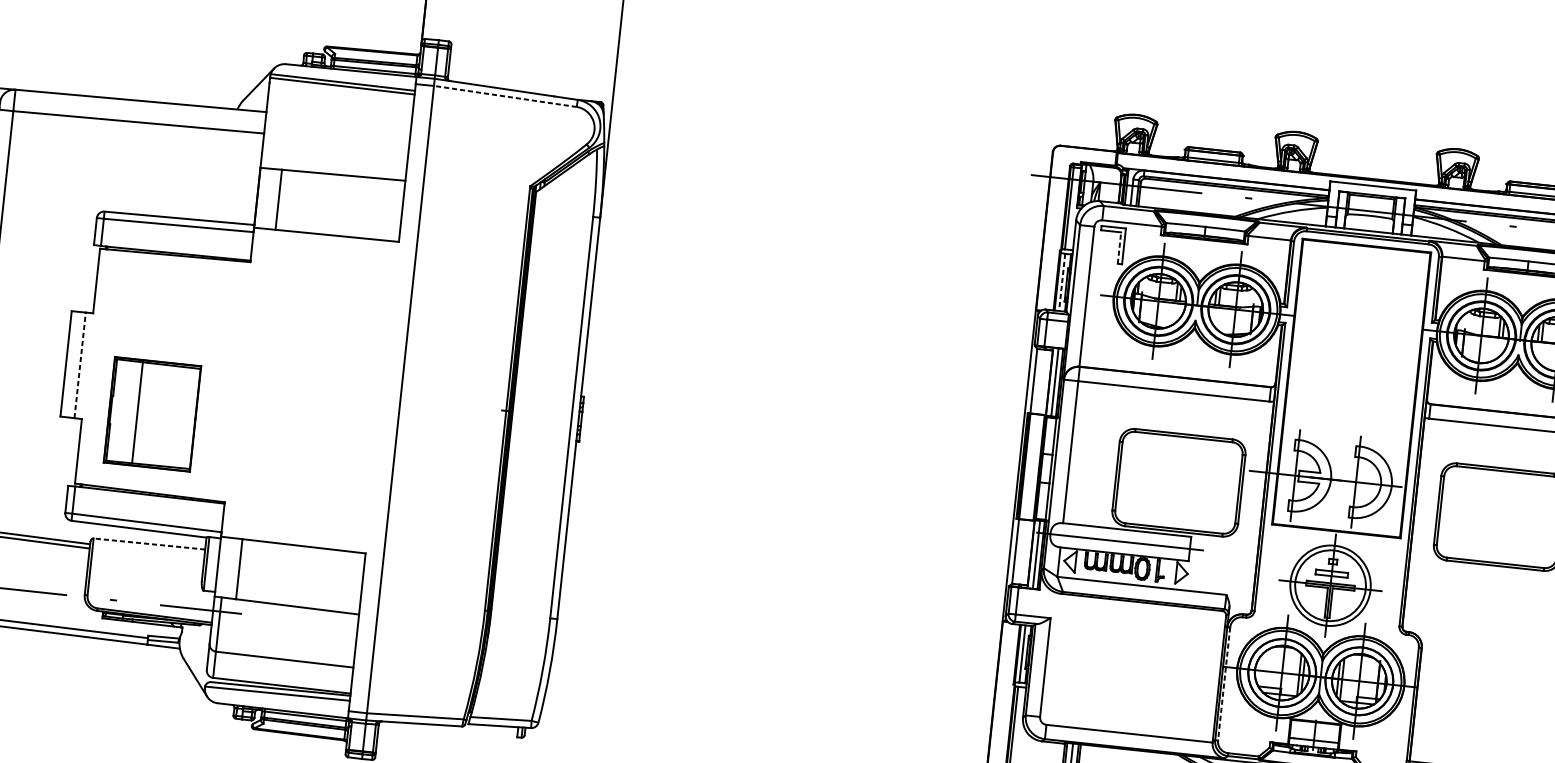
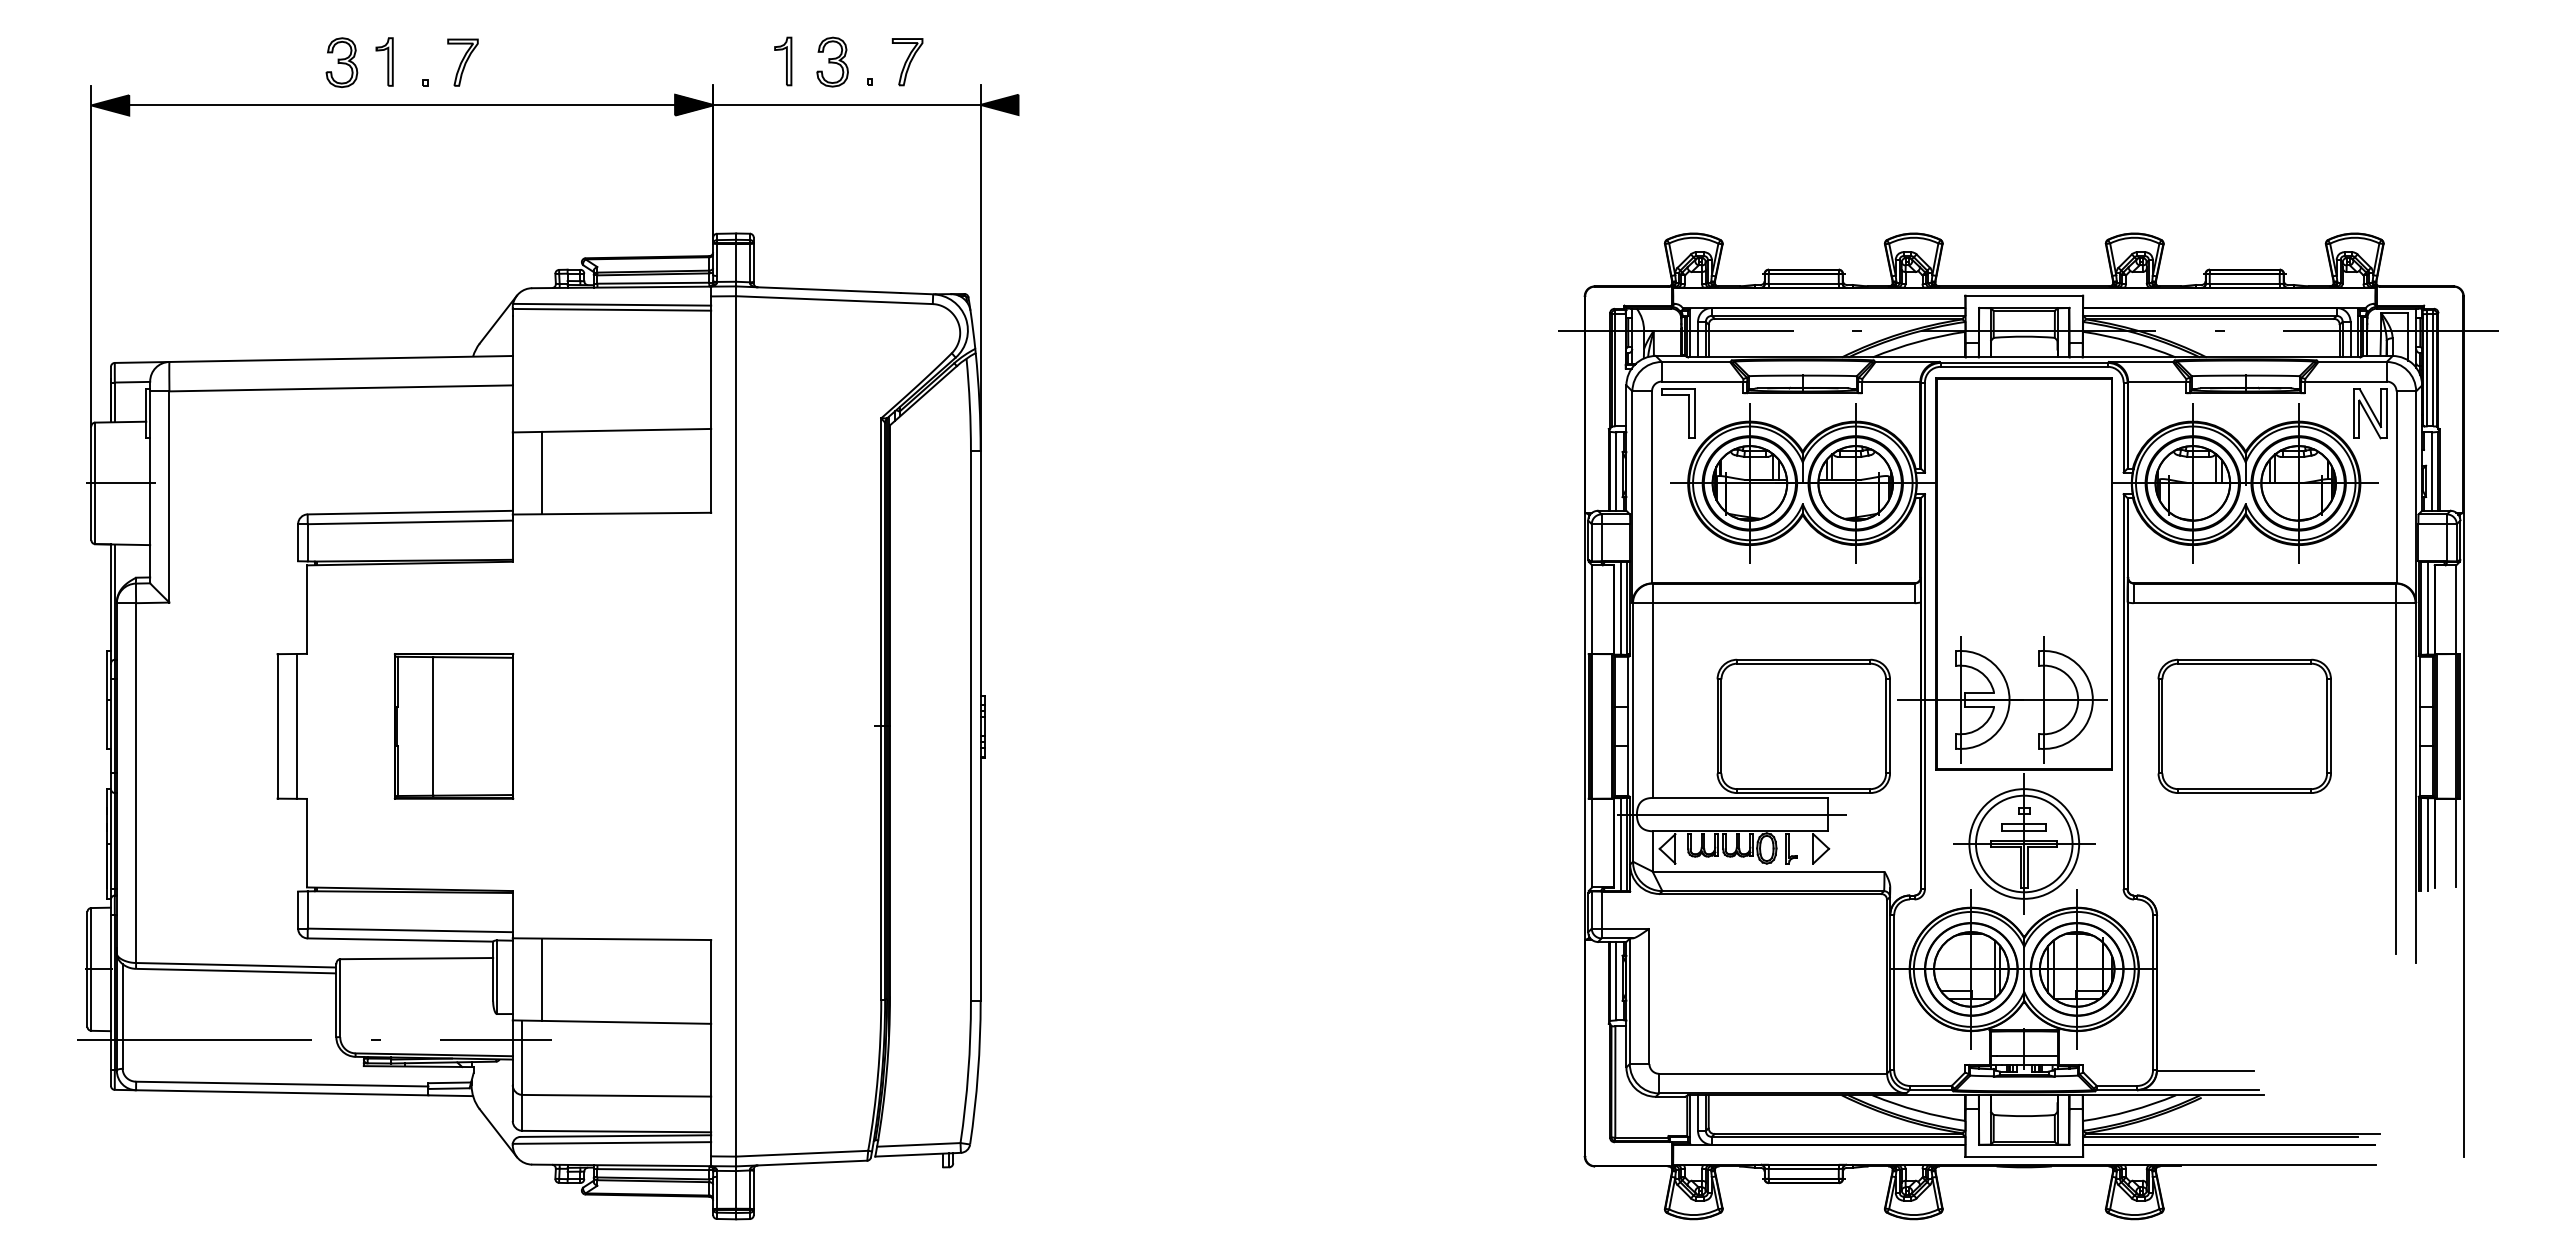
line: (504, 96) -> (833, 300), dashed -> solid
line: (1119, 247) -> (1689, 416), dashed -> solid
line: (1062, 283) -> (1616, 472), dashed -> solid
line: (79, 364) -> (296, 725), dashed -> solid
part: (152, 414) -> (453, 726), moved
line: (149, 543) -> (416, 958), dashed -> solid
line: (1224, 683) -> (1894, 992), dashed -> solid

